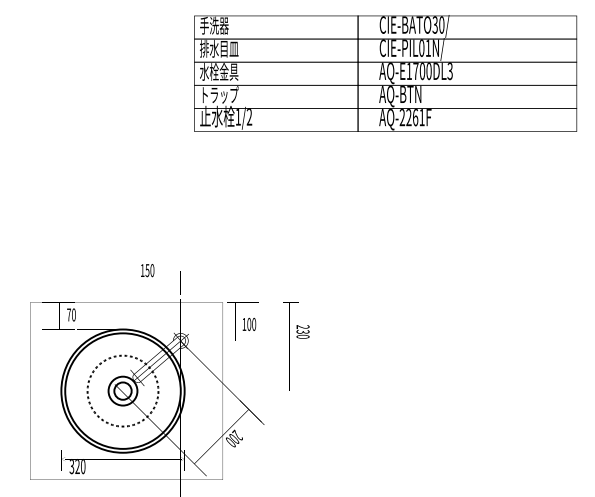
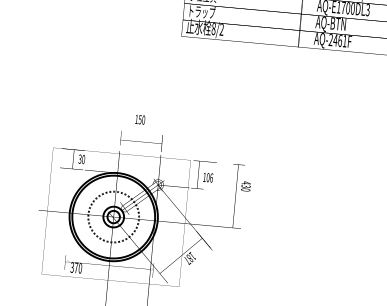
text: (237, 117) -> (213, 29), 1/2 -> 8/2
text: (408, 117) -> (335, 40), AQ-2261F -> AQ-2461F
text: (147, 270) -> (140, 119), moved
text: (68, 314) -> (79, 158), 70 -> 30
text: (254, 324) -> (211, 178), 100 -> 106
text: (302, 326) -> (246, 182), 230 -> 430
text: (234, 438) -> (190, 258), 200 -> 187
text: (77, 466) -> (76, 267), 320 -> 370

